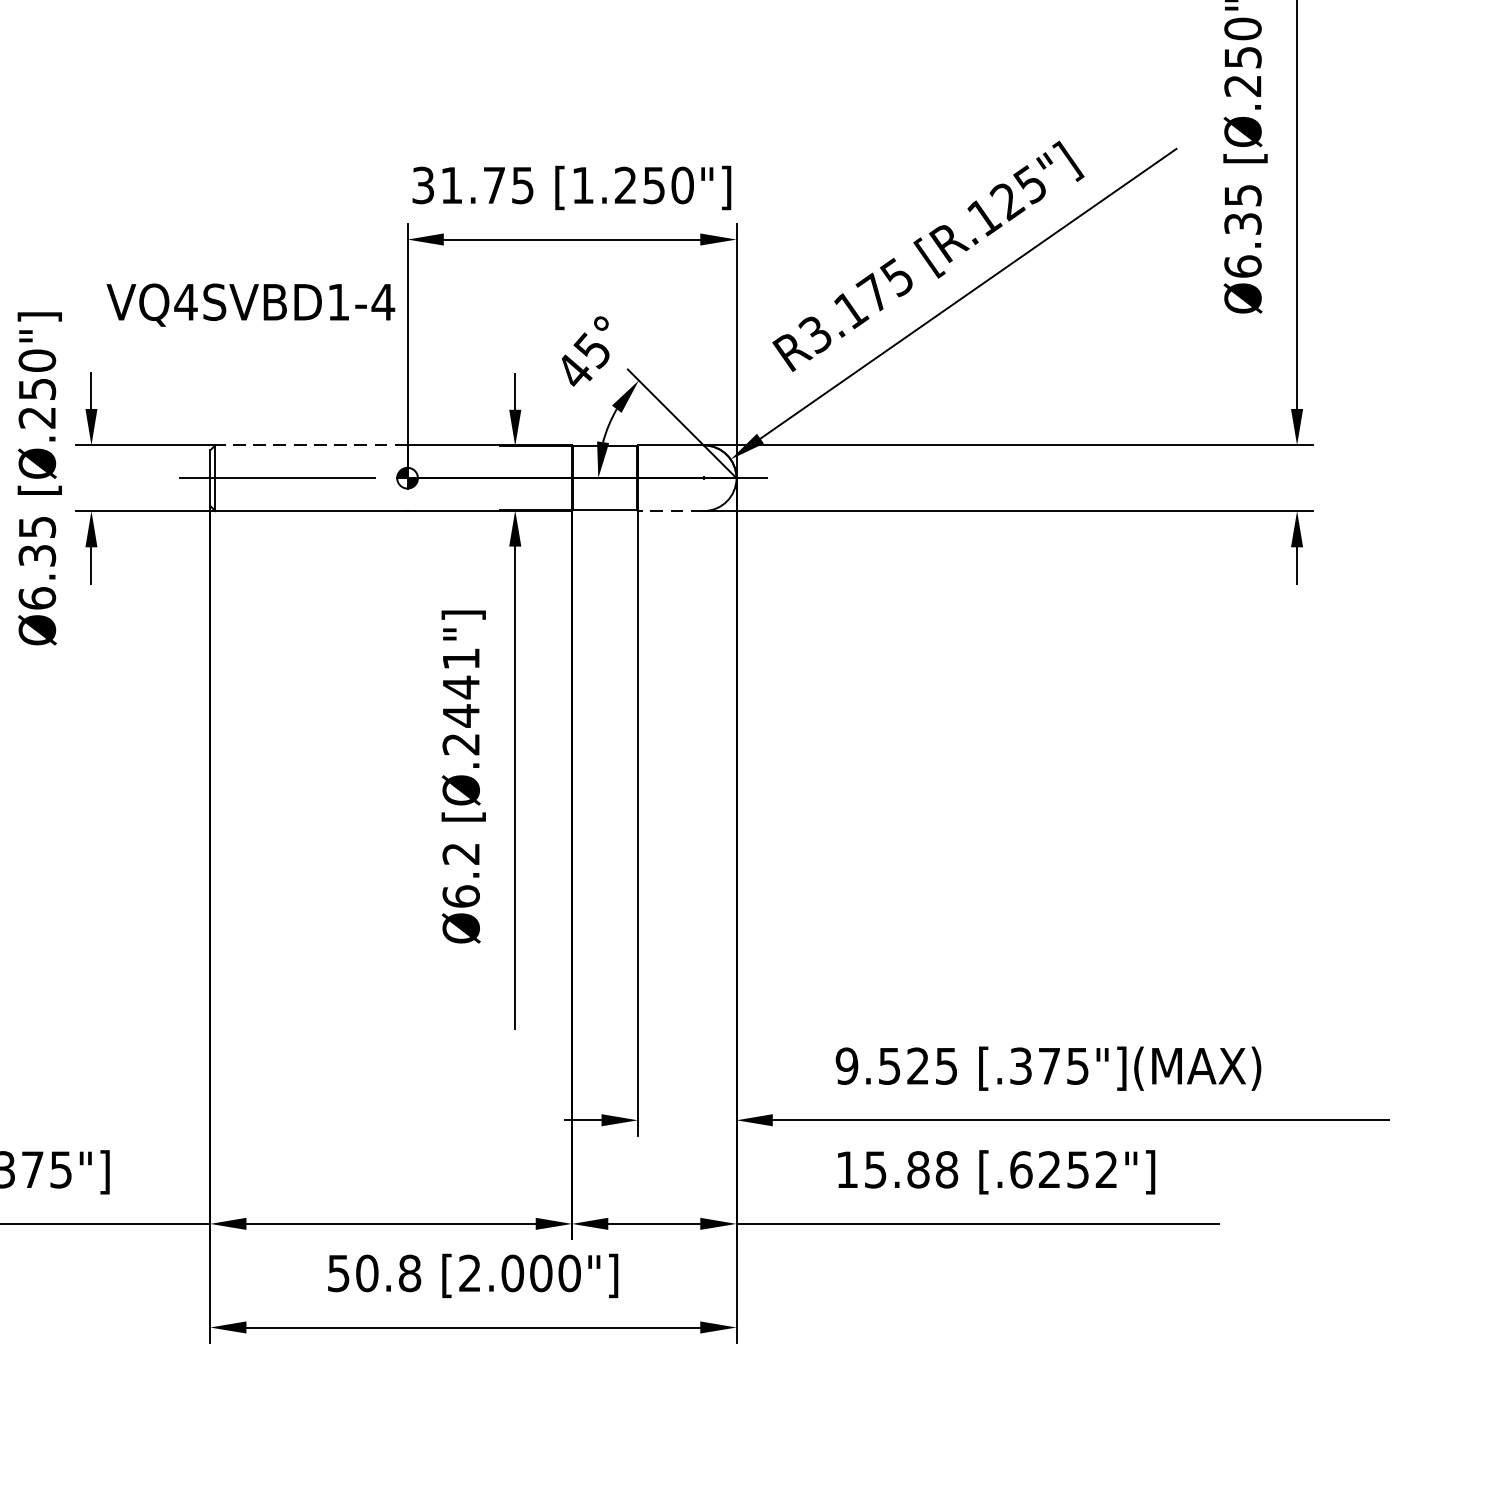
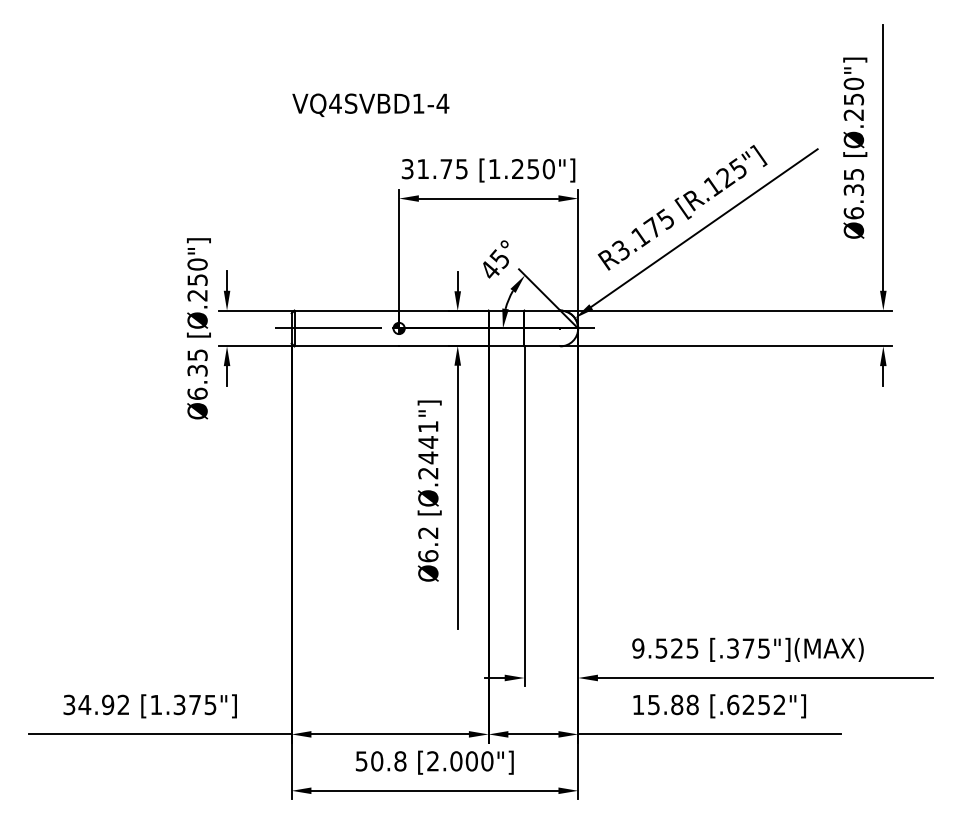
text: (250, 303) -> (370, 104), moved
line: (310, 445) -> (346, 310), dashed -> solid
line: (670, 511) -> (542, 346), dashed -> solid

